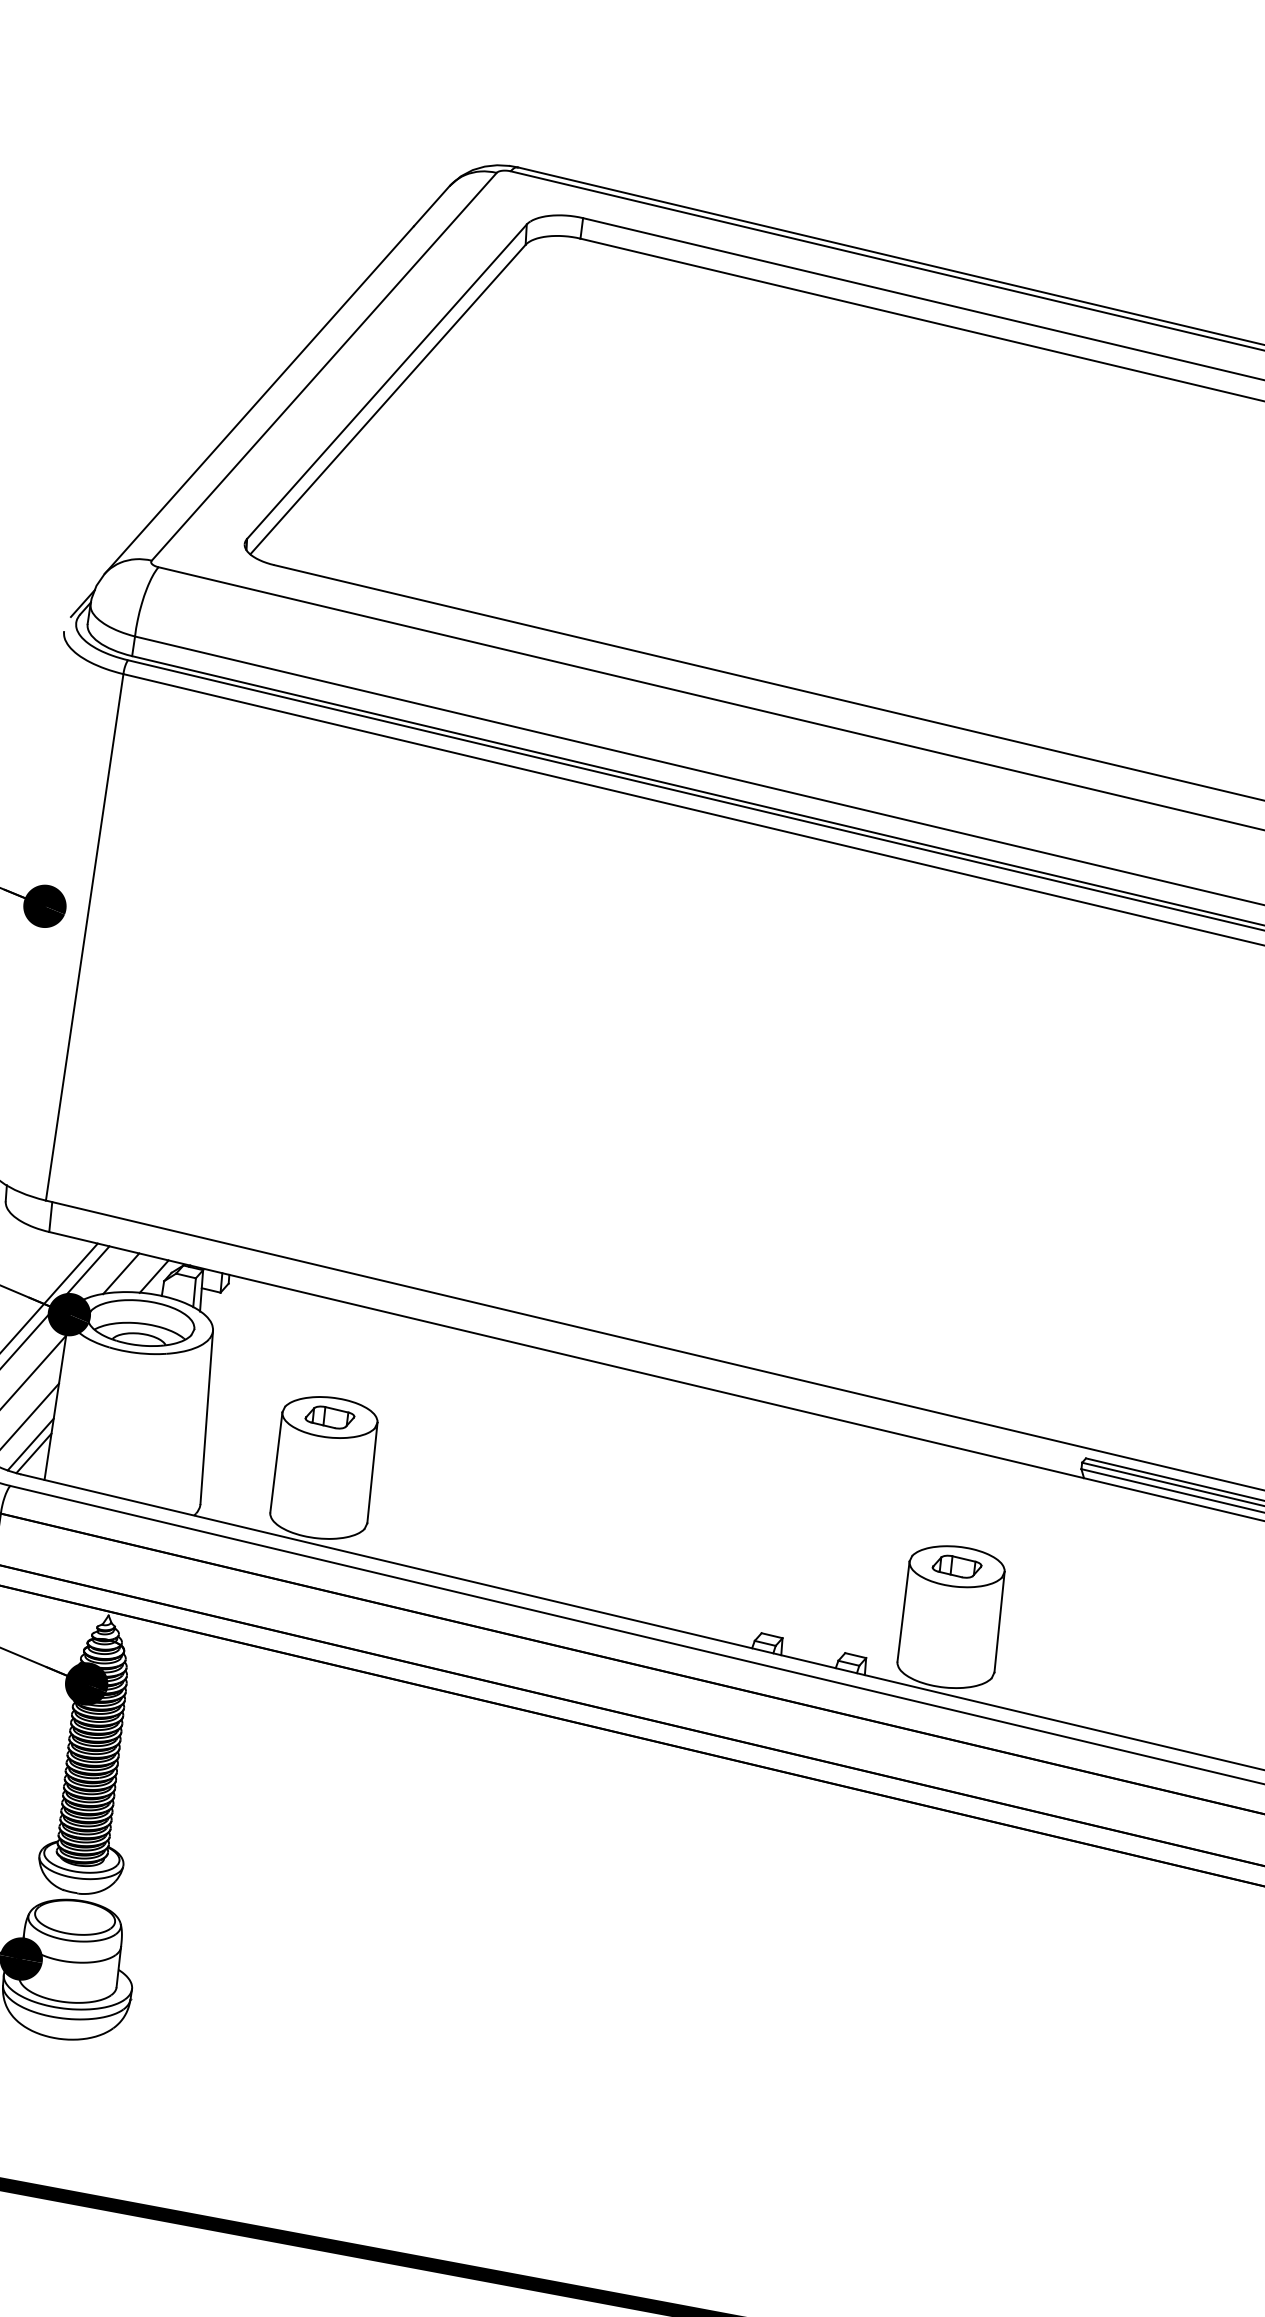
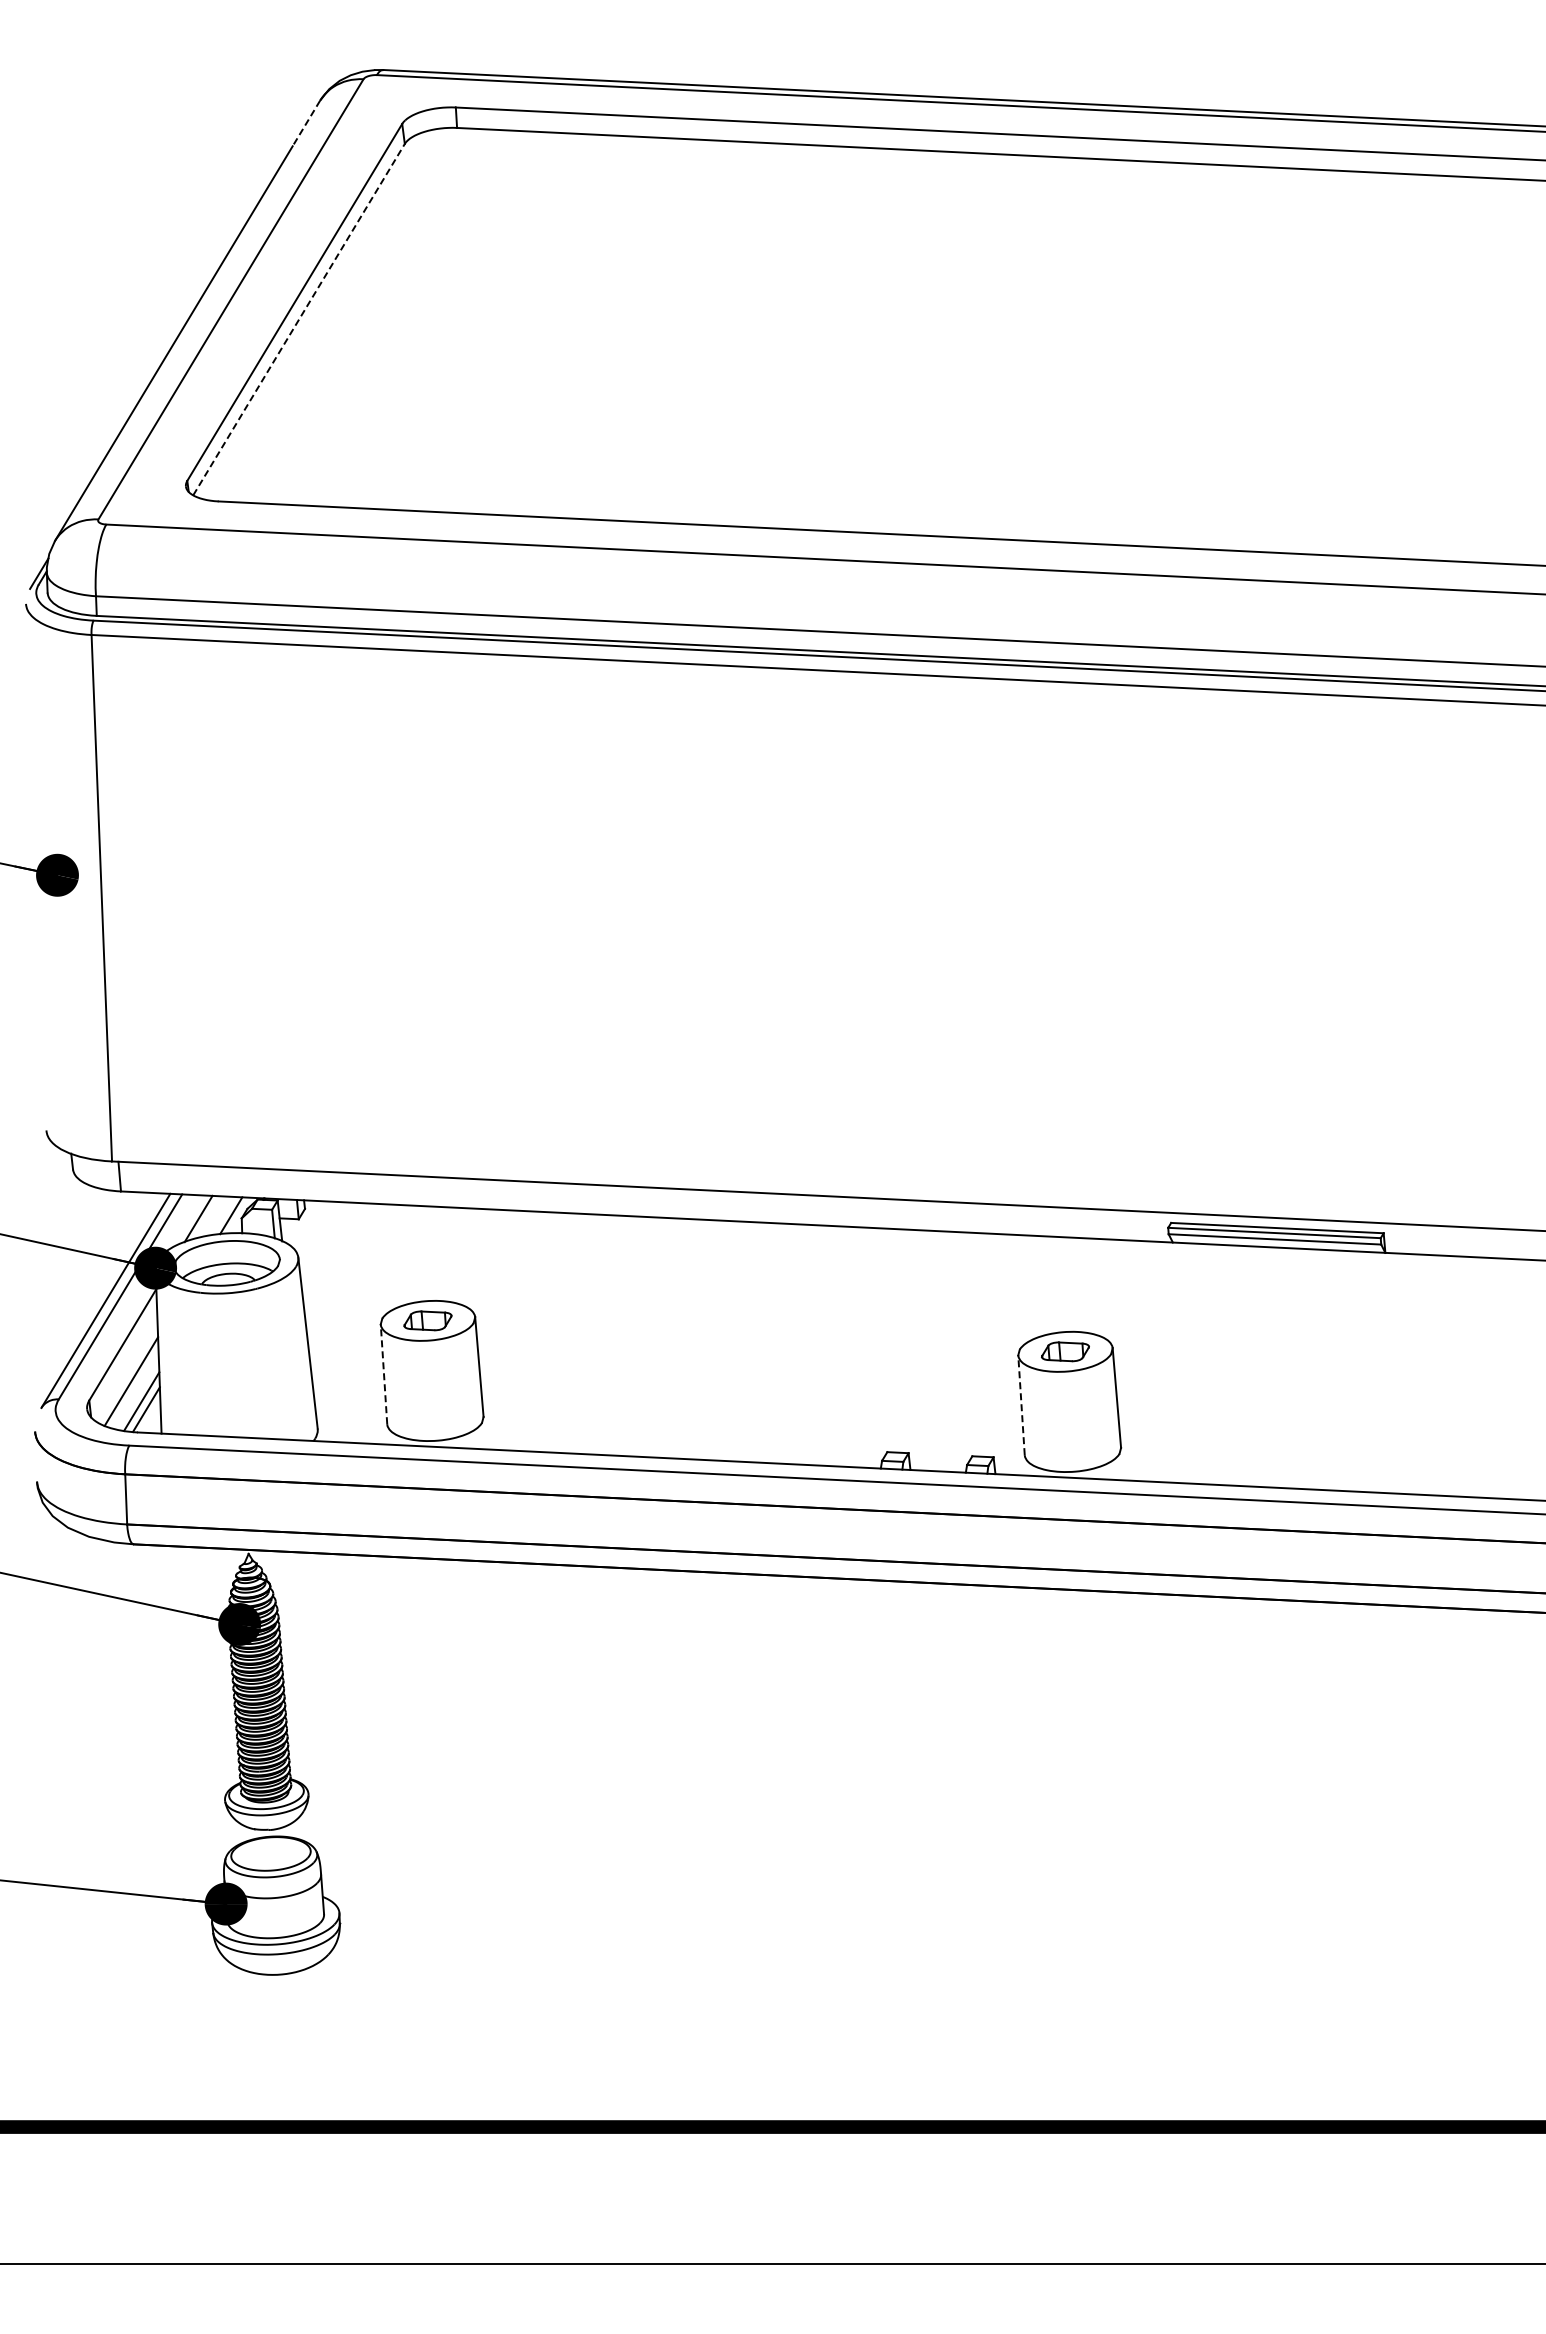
line: (431, 206) -> (306, 123), solid -> dashed
line: (388, 399) -> (299, 319), solid -> dashed
line: (276, 1461) -> (383, 1373), solid -> dashed
line: (903, 1610) -> (1021, 1404), solid -> dashed

